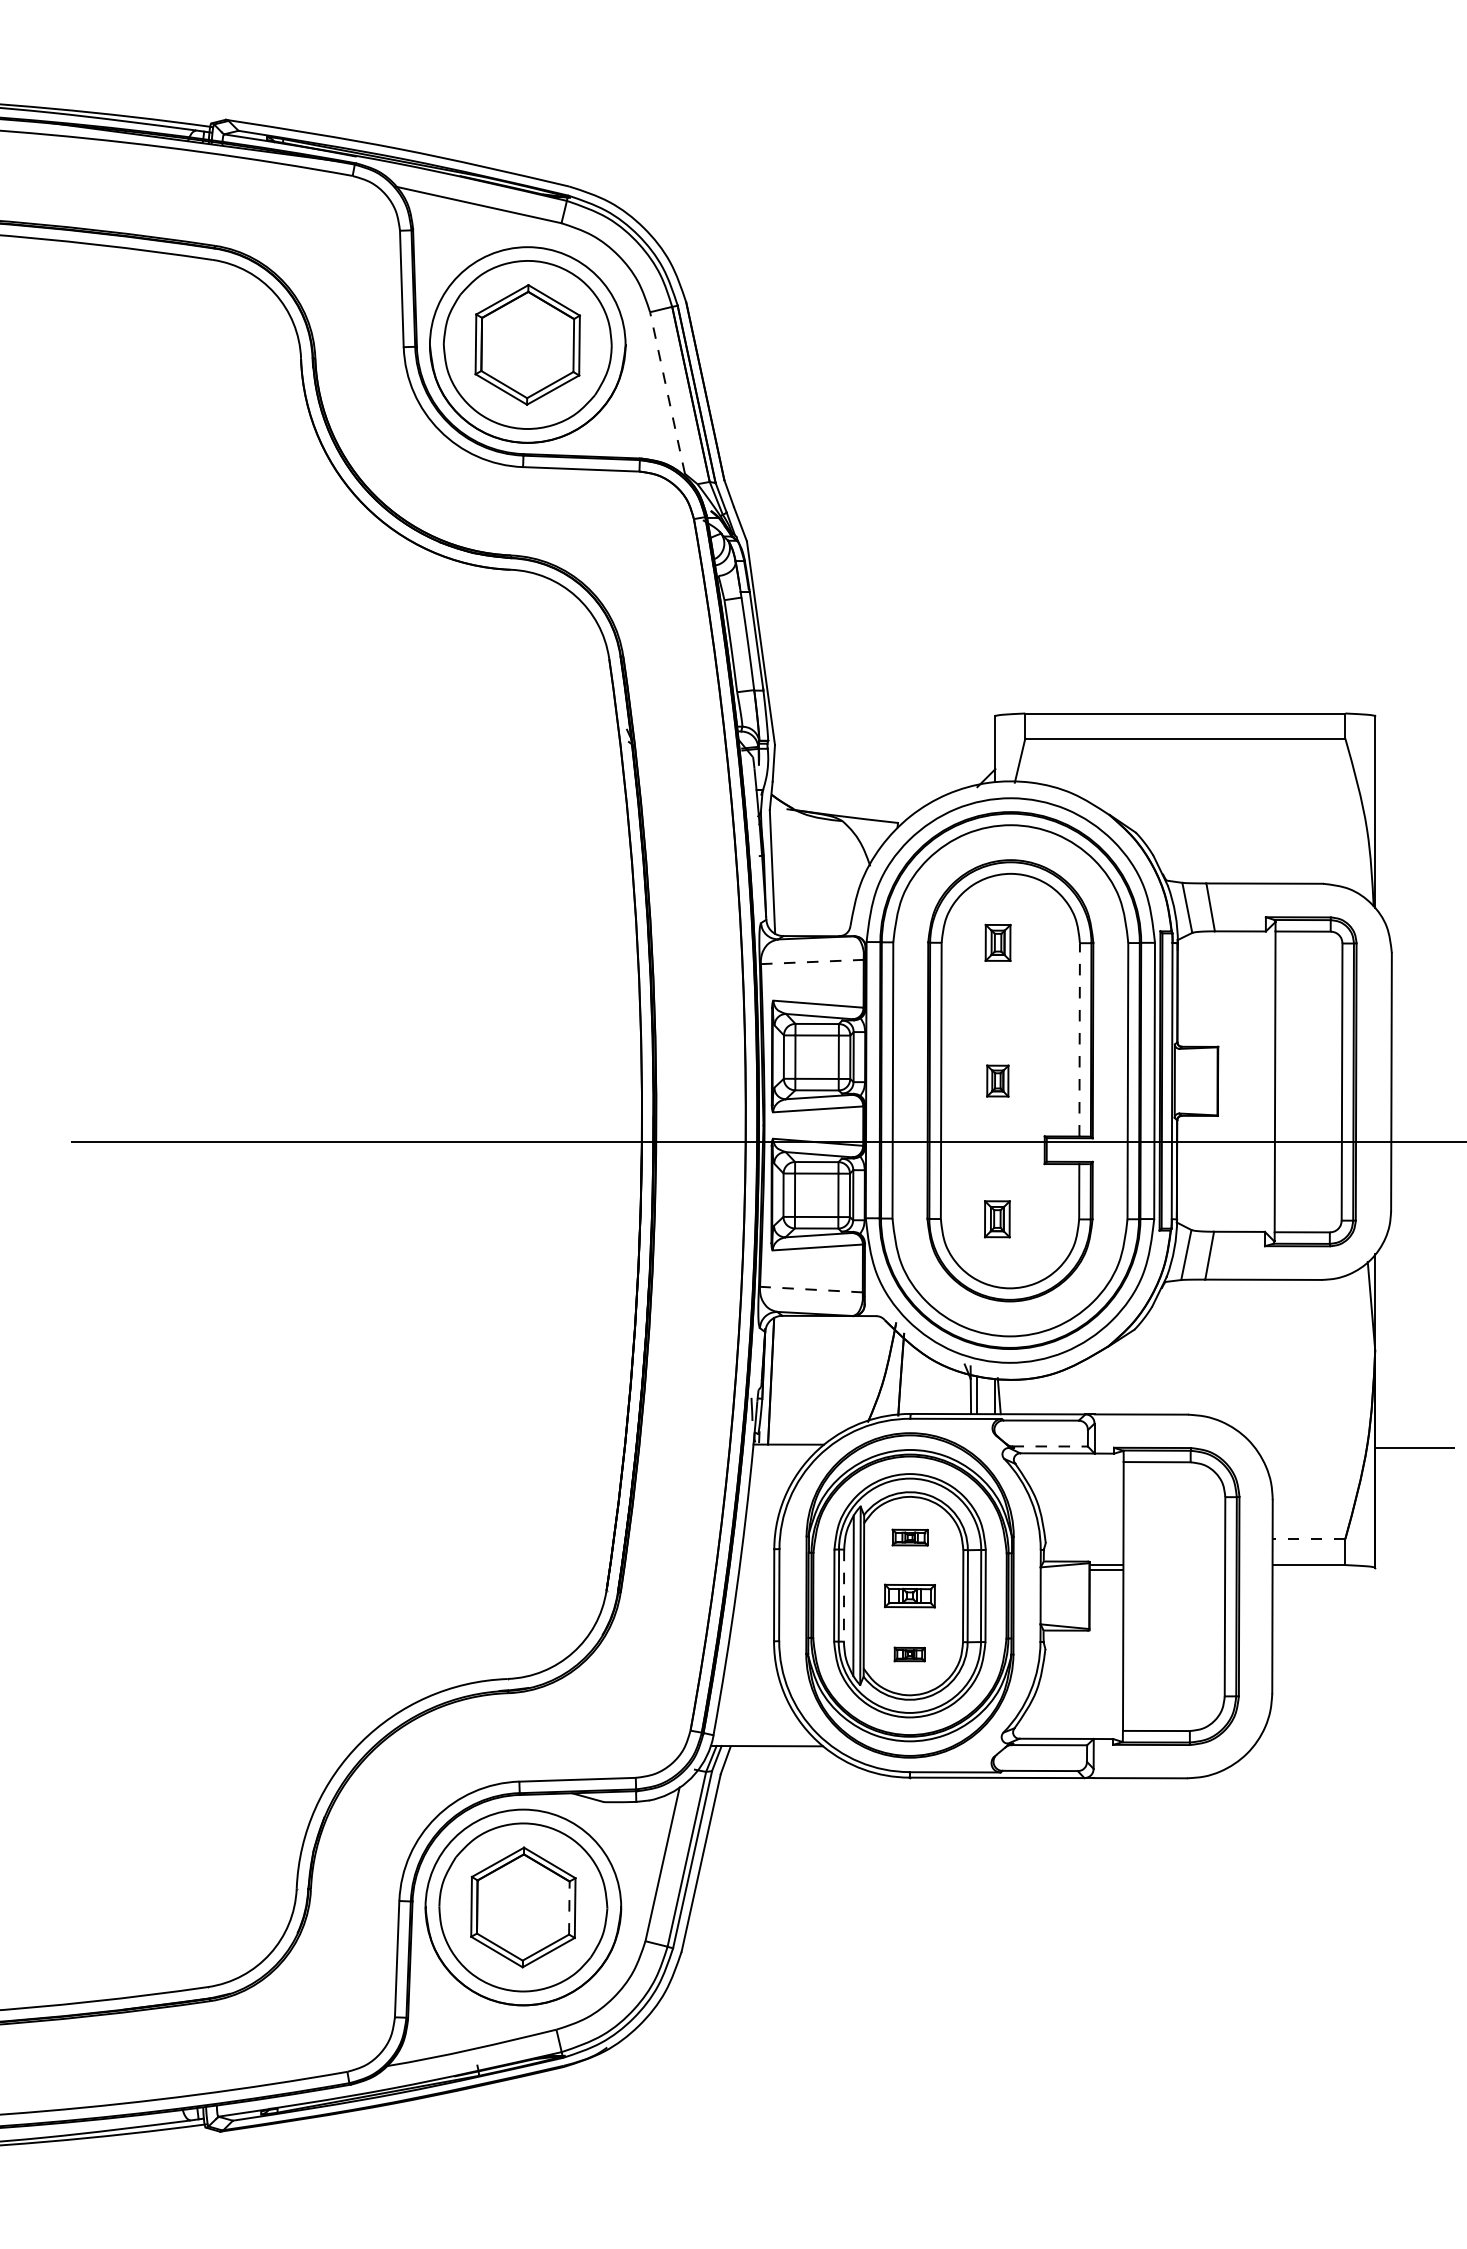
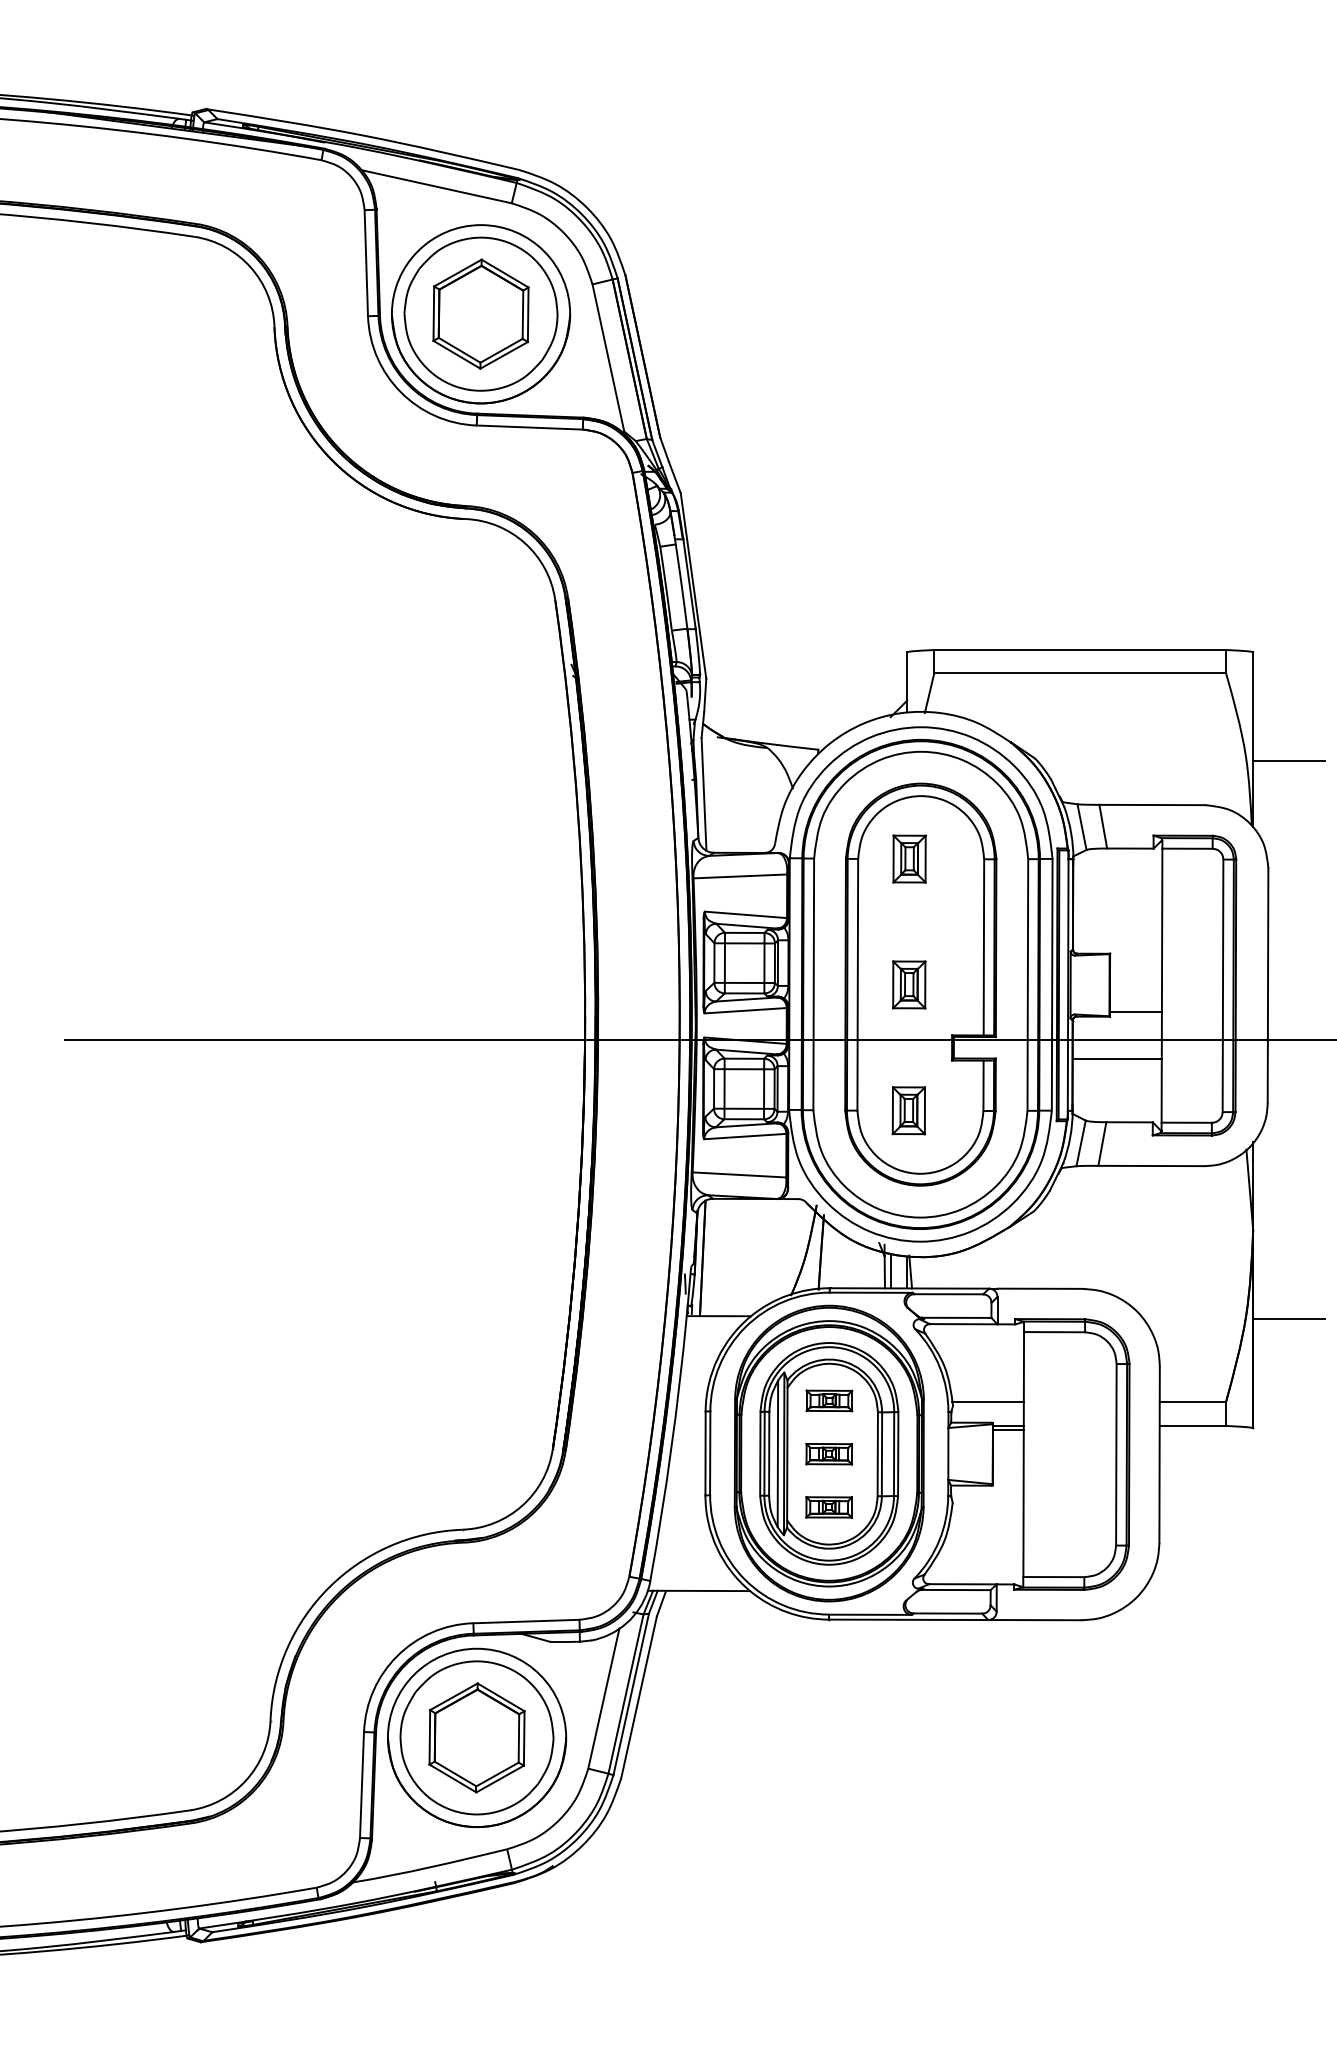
line: (667, 392) -> (608, 357), dashed -> solid
line: (1415, 835) -> (1289, 761), added
part: (997, 942) -> (909, 858), size x1.43
line: (812, 962) -> (740, 876), dashed -> solid
line: (1079, 1038) -> (983, 946), dashed -> solid
part: (997, 1080) -> (909, 984), size x1.67
line: (1246, 1110) -> (1135, 1011), added
line: (1225, 1161) -> (1116, 1058), added
part: (996, 1218) -> (908, 1110), size x1.43
line: (811, 1289) -> (739, 1174), dashed -> solid
line: (1050, 1446) -> (957, 1317), dashed -> solid
part: (910, 1537) -> (829, 1400), size x1.43
line: (1083, 1539) -> (987, 1402), added
line: (1308, 1539) -> (1192, 1402), dashed -> solid
line: (844, 1595) -> (769, 1453), dashed -> solid
part: (909, 1654) -> (828, 1507), size x1.67
line: (568, 1907) -> (518, 1737), dashed -> solid

